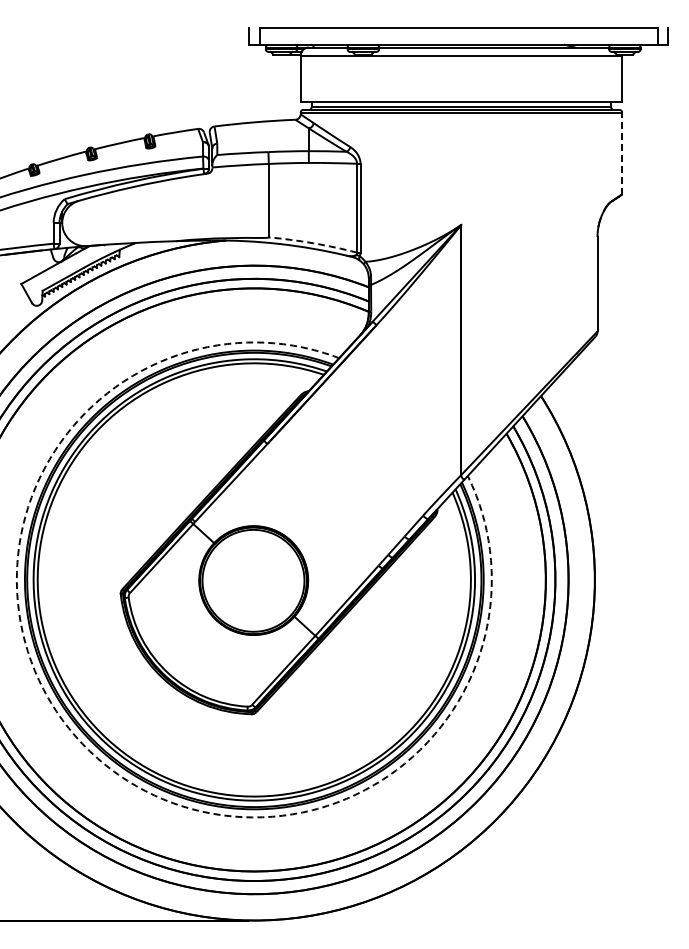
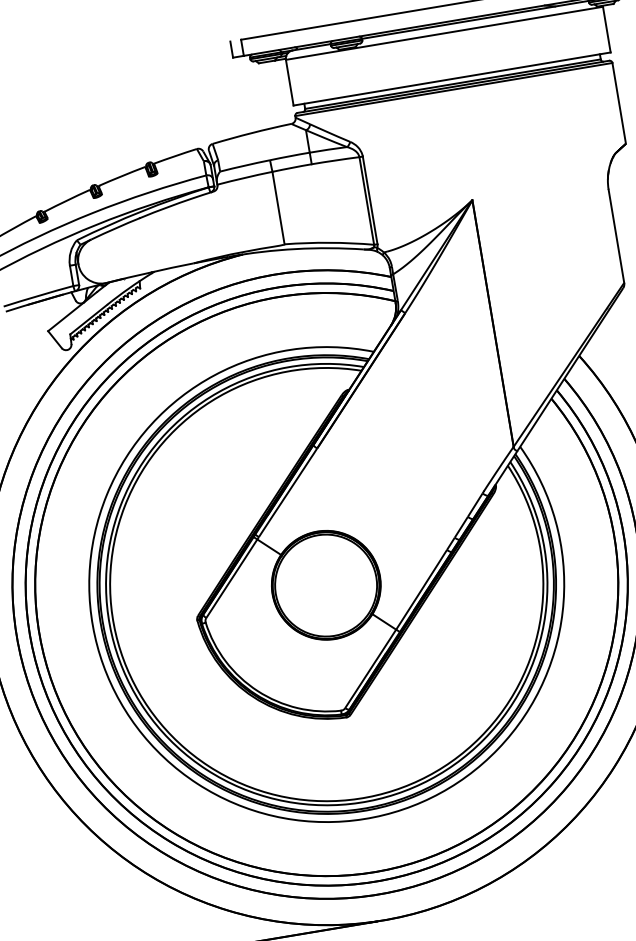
line: (622, 153) -> (619, 103), dashed -> solid
arc: (313, 243) -> (329, 242), dashed -> solid
arc: (93, 755) -> (197, 784), dashed -> solid

